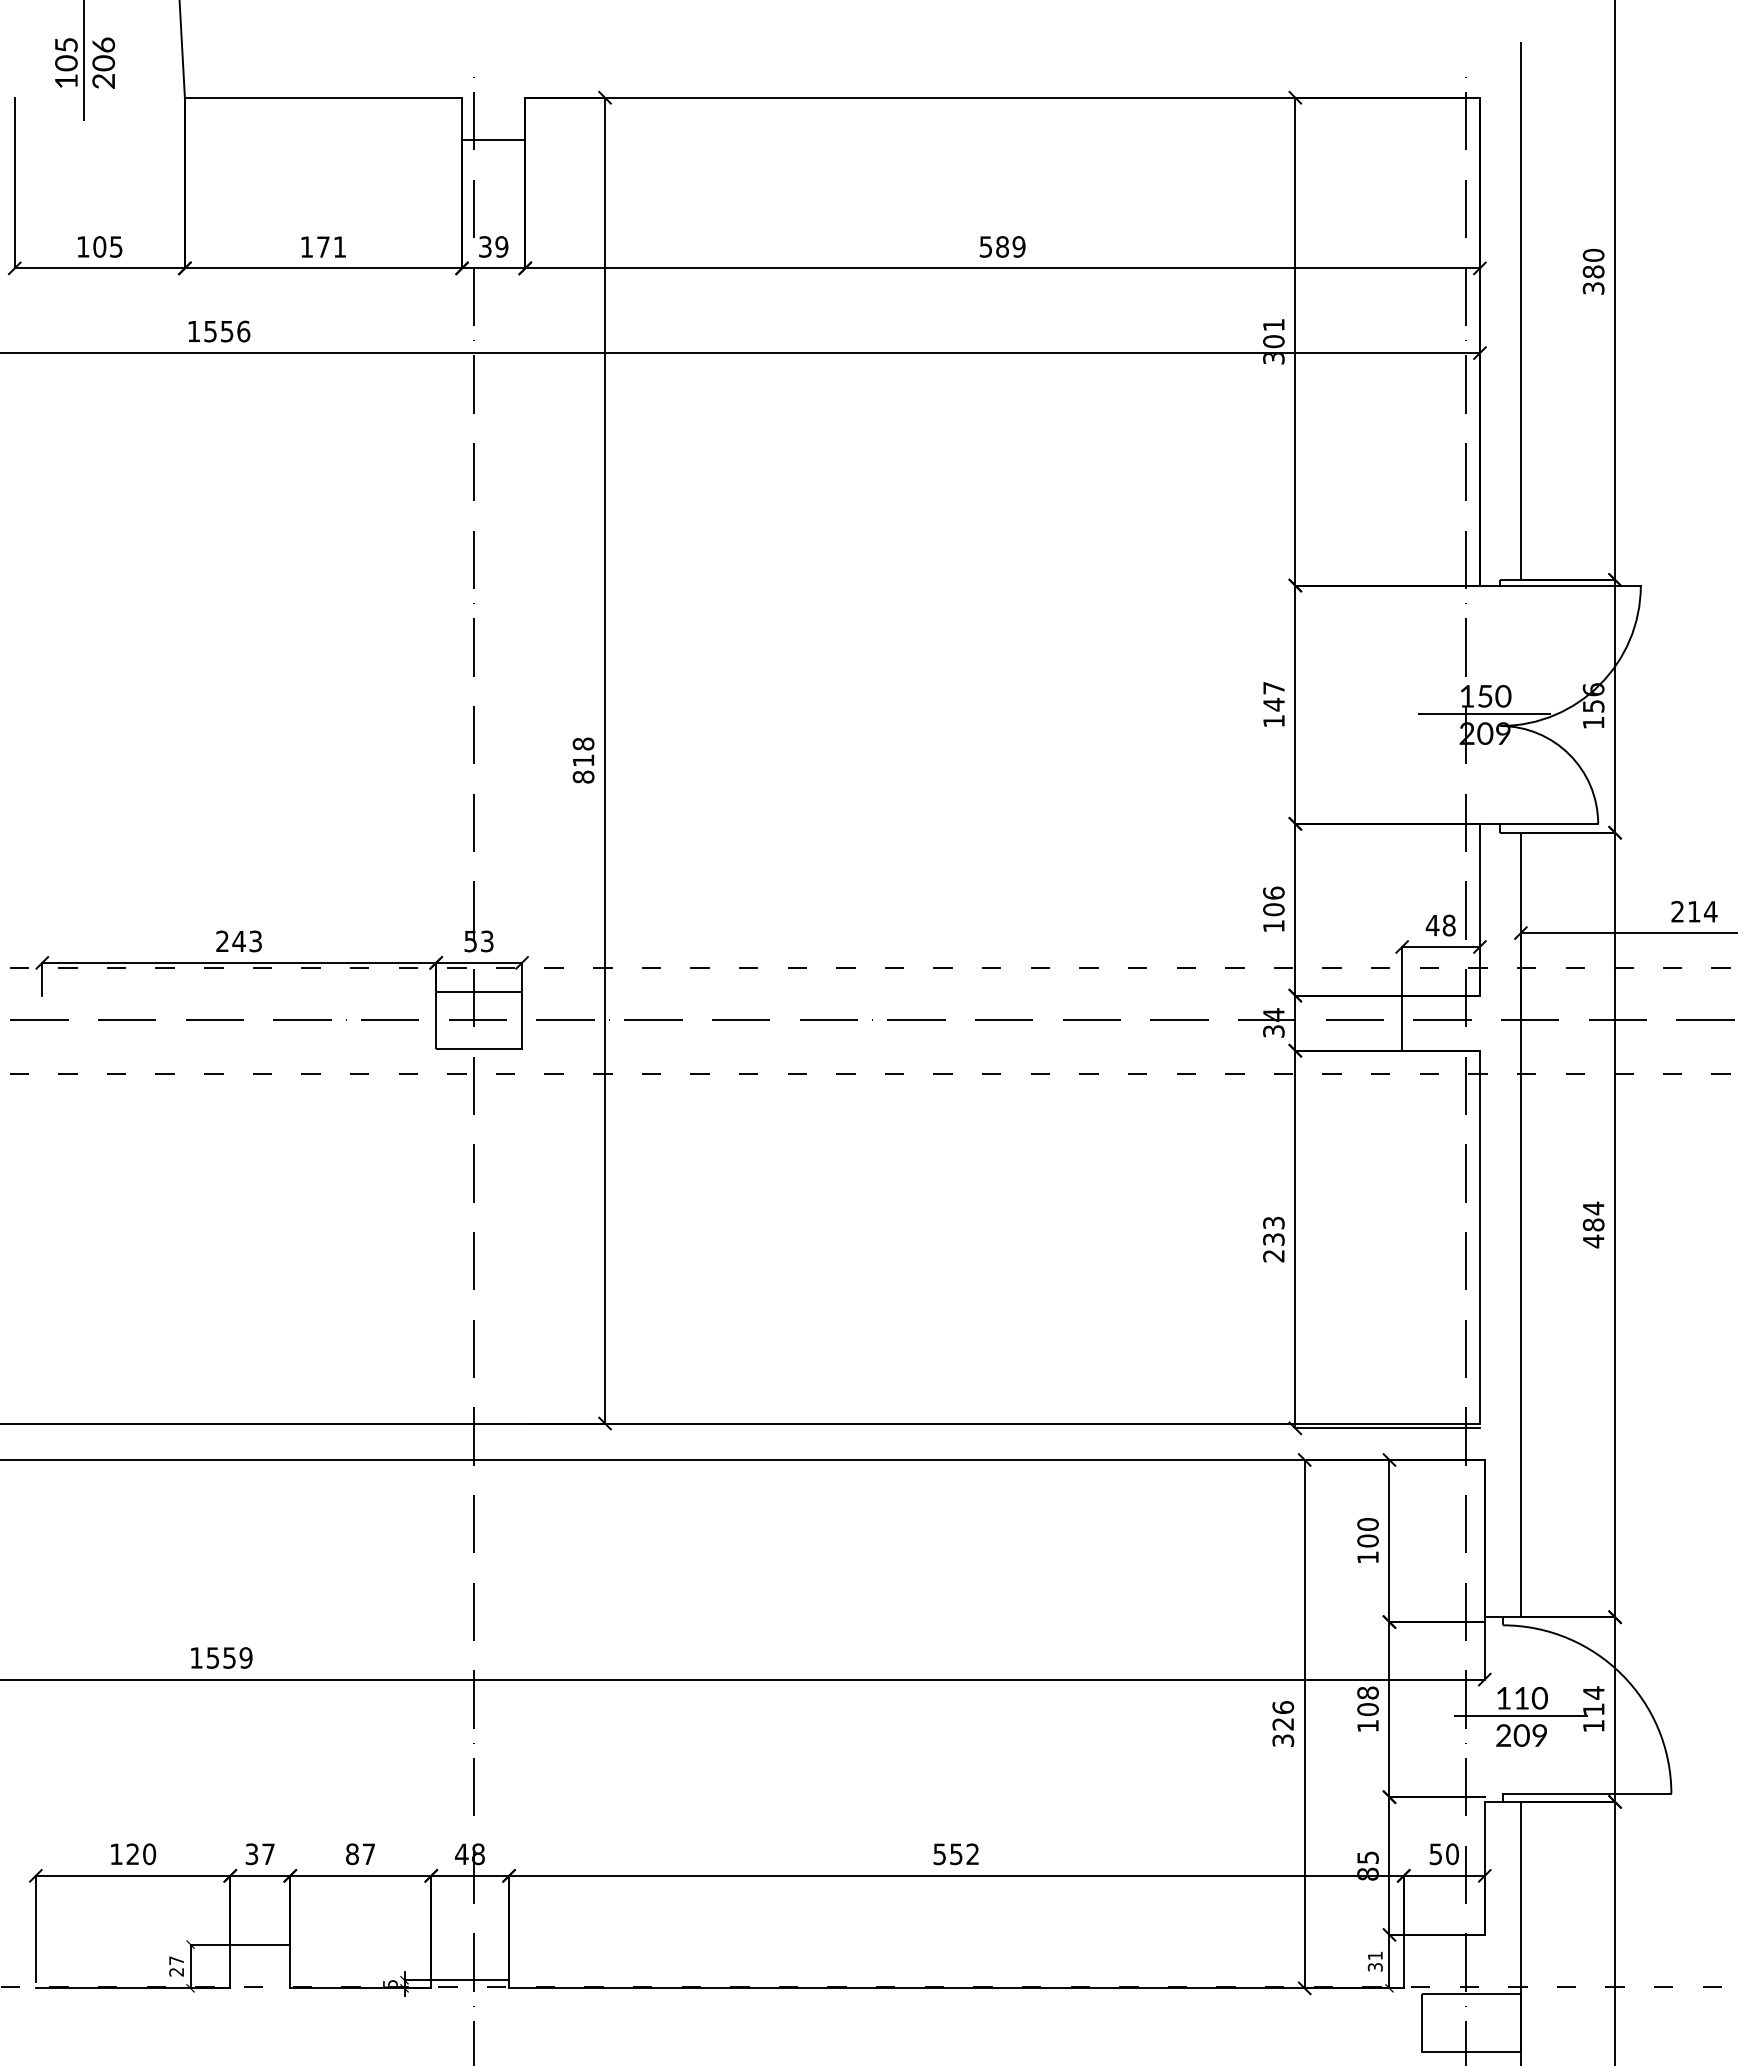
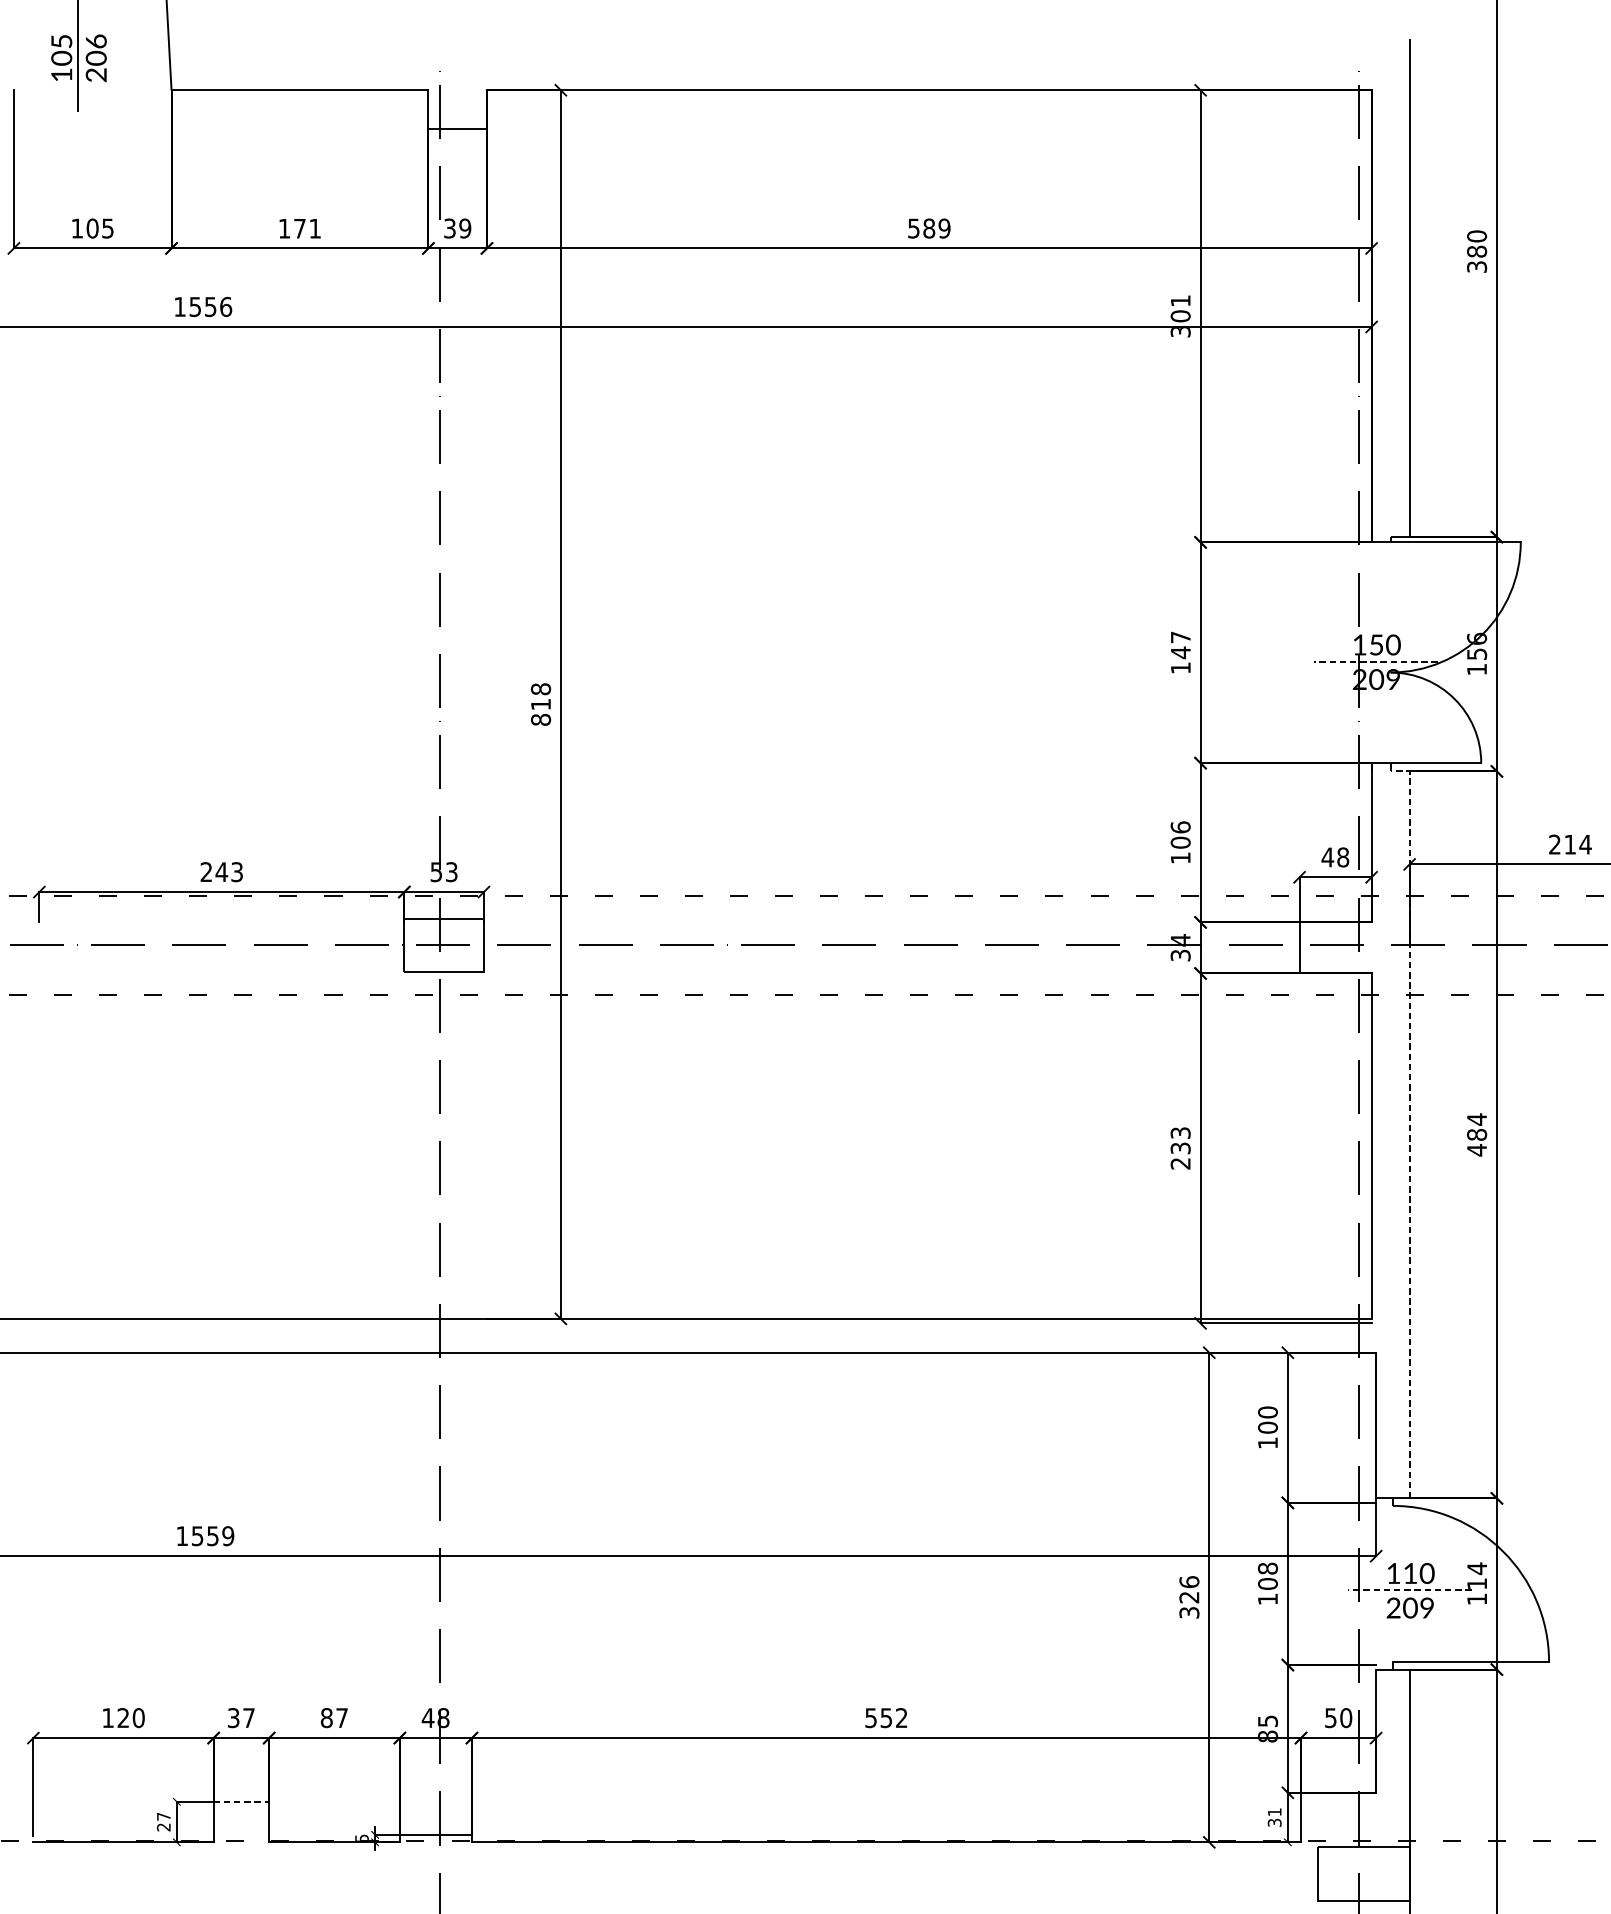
line: (1484, 714) -> (1375, 661), solid -> dashed
line: (1520, 1213) -> (1409, 1124), solid -> dashed
line: (1521, 1716) -> (1410, 1590), solid -> dashed
line: (260, 1944) -> (241, 1801), solid -> dashed

